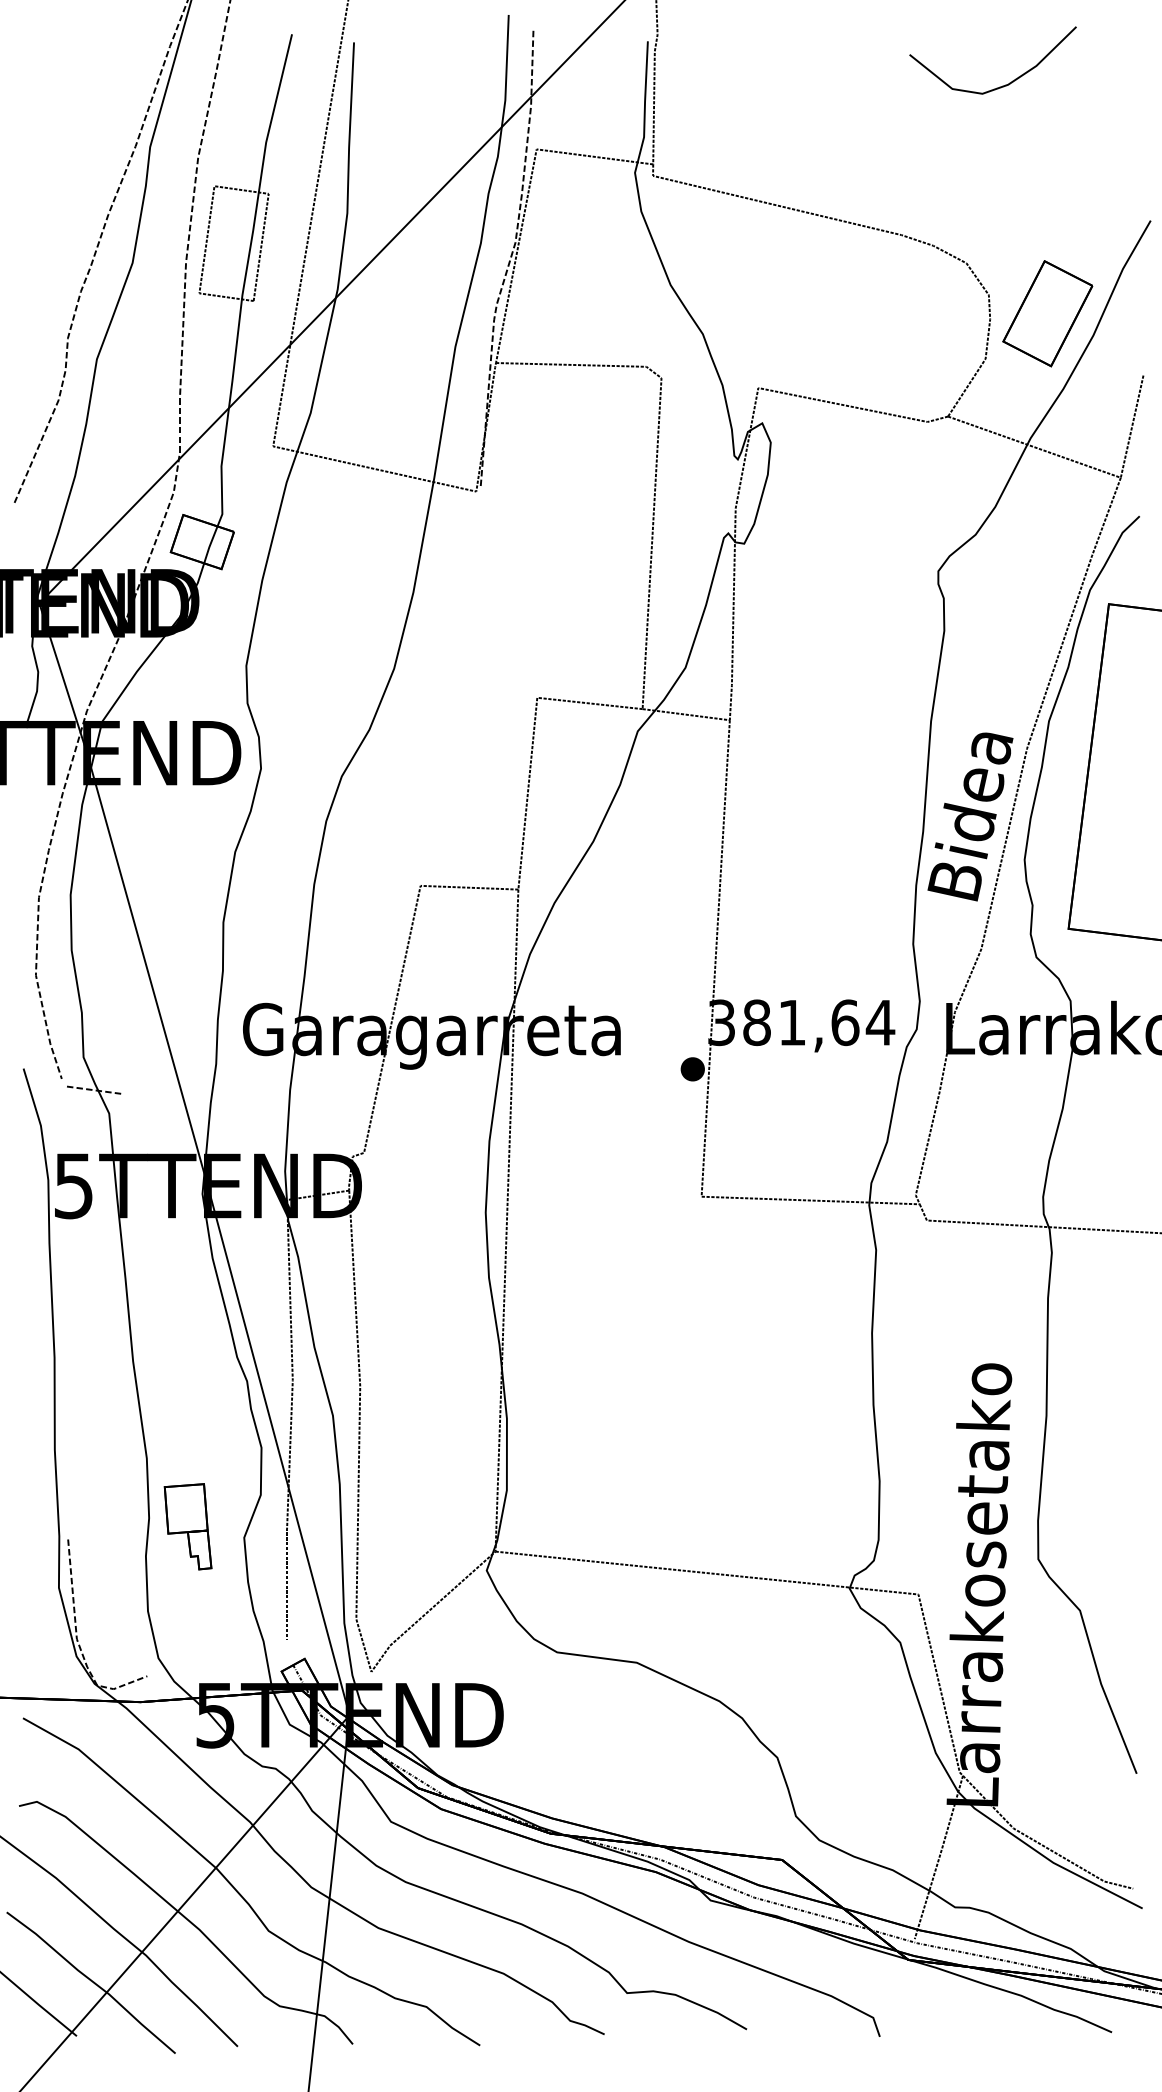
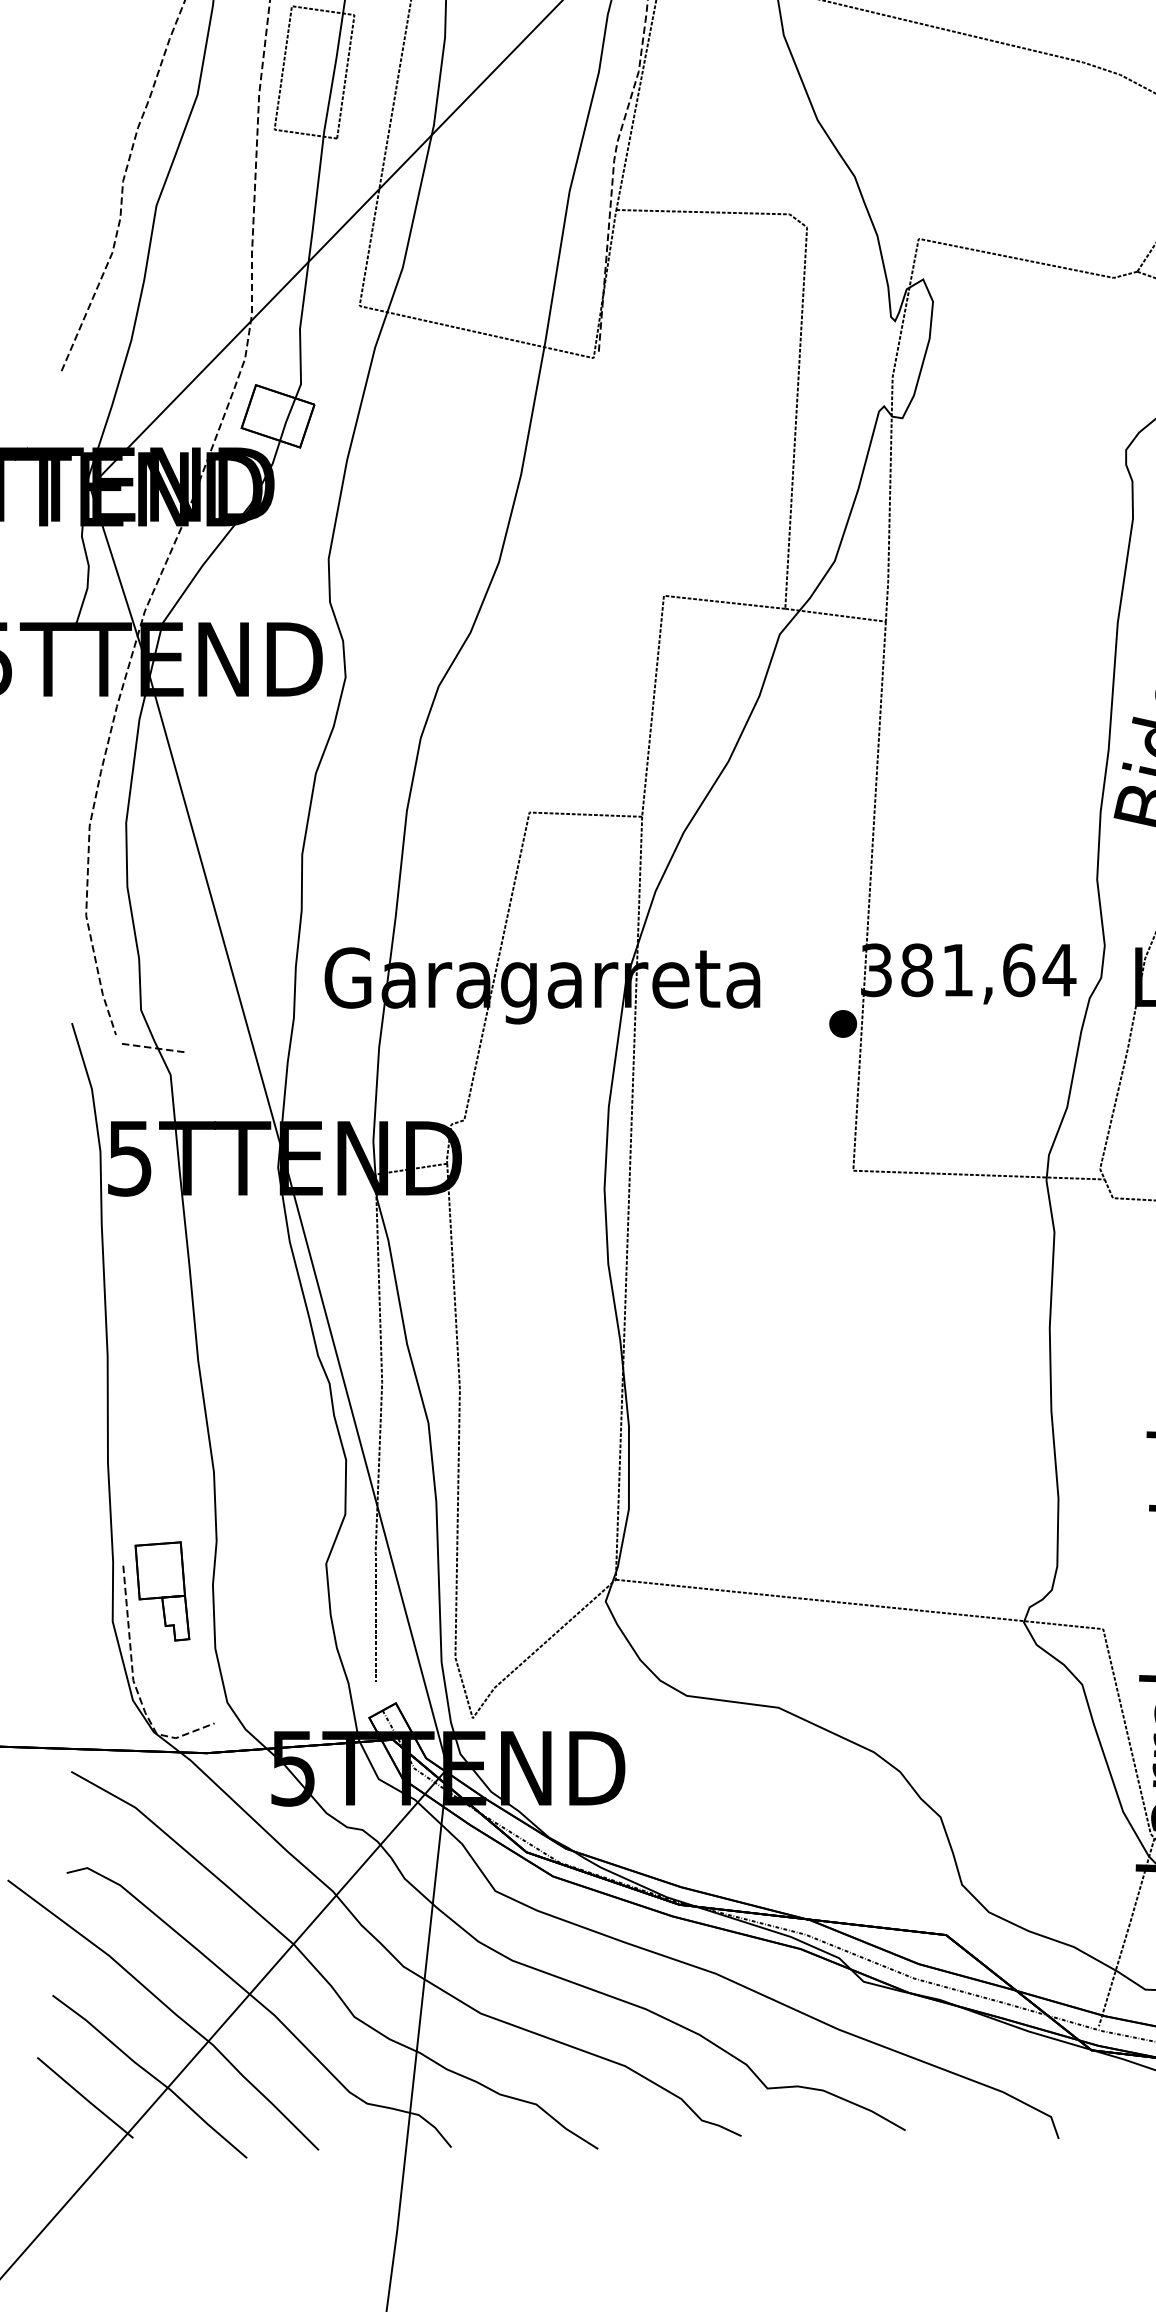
part: (187, 1526) -> (161, 1591), moved

